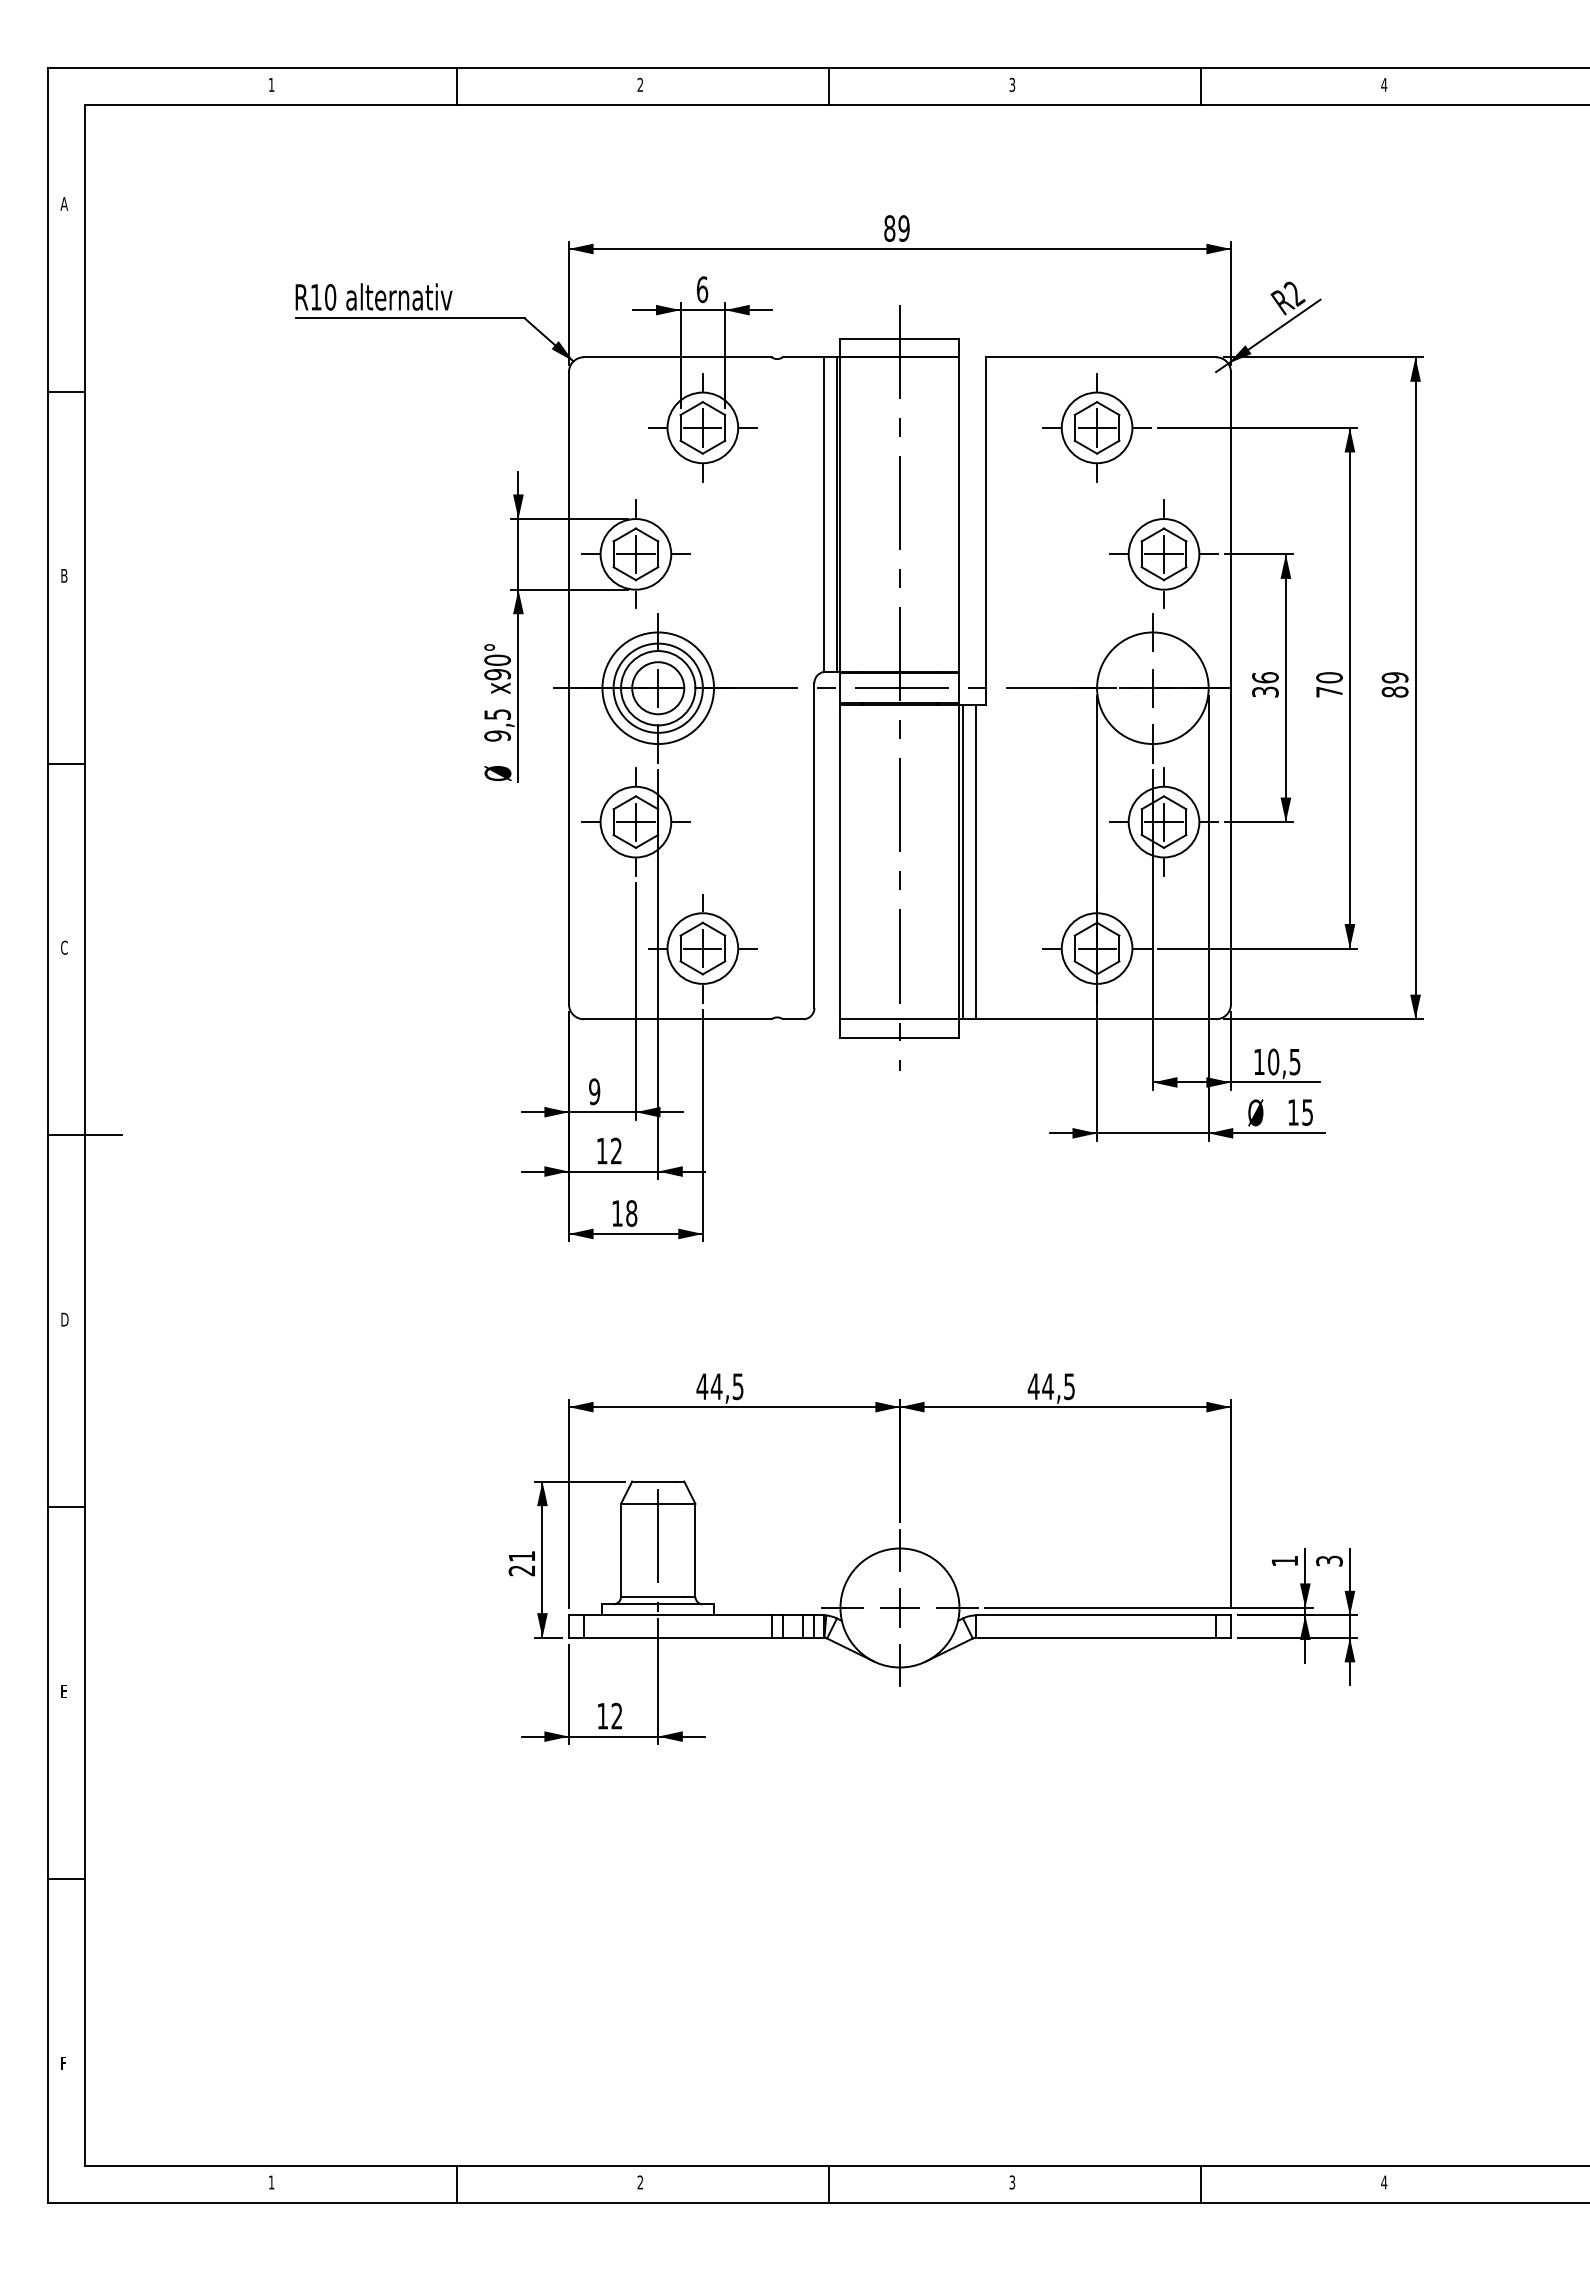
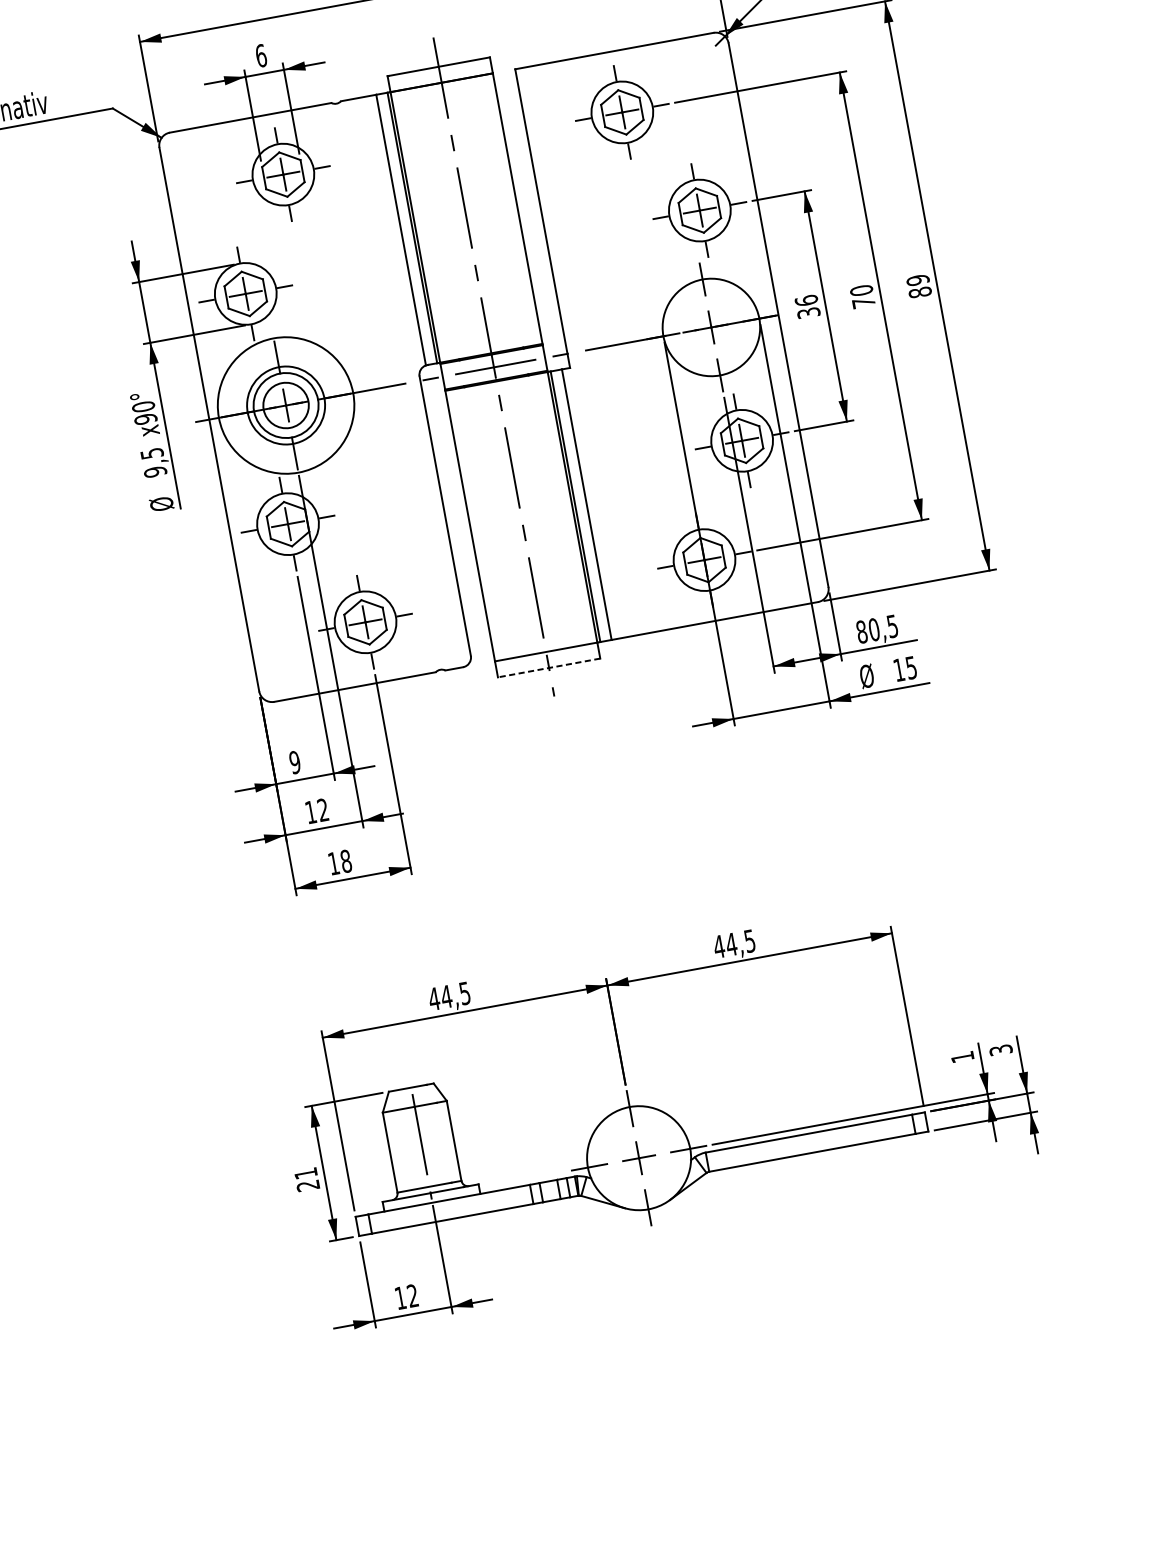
circle: (658, 688) -> (286, 405), size x1.4
line: (899, 1037) -> (548, 667), solid -> dashed
text: (1258, 1061) -> (861, 631), 10,5 -> 80,5

